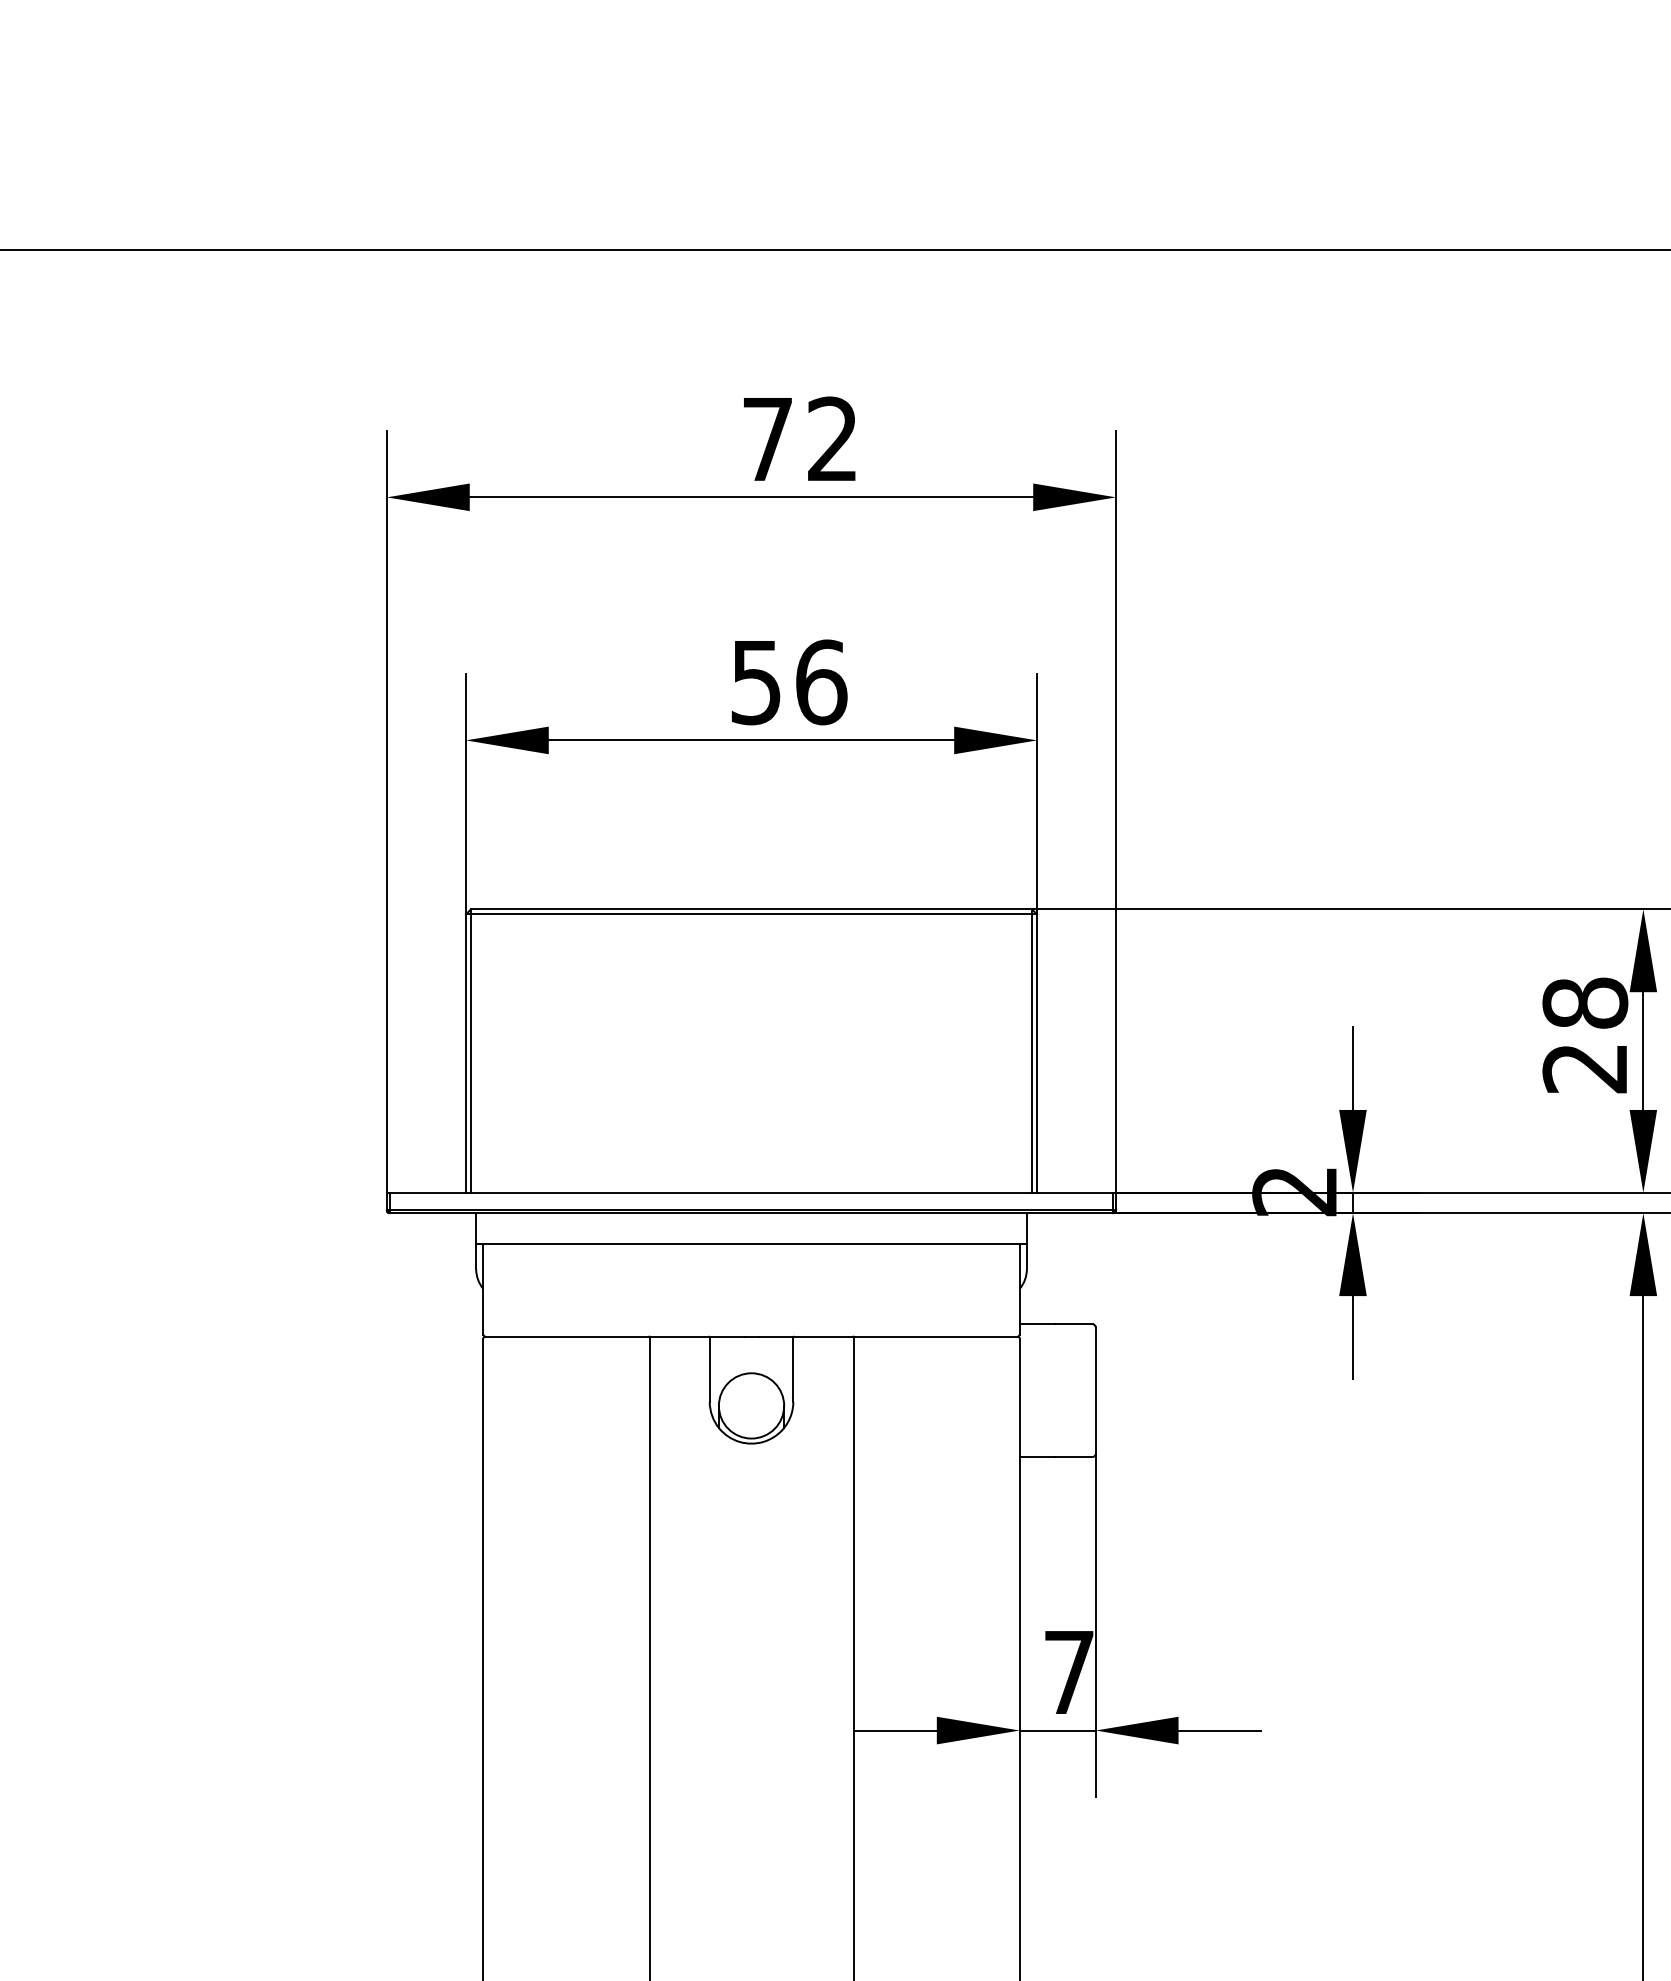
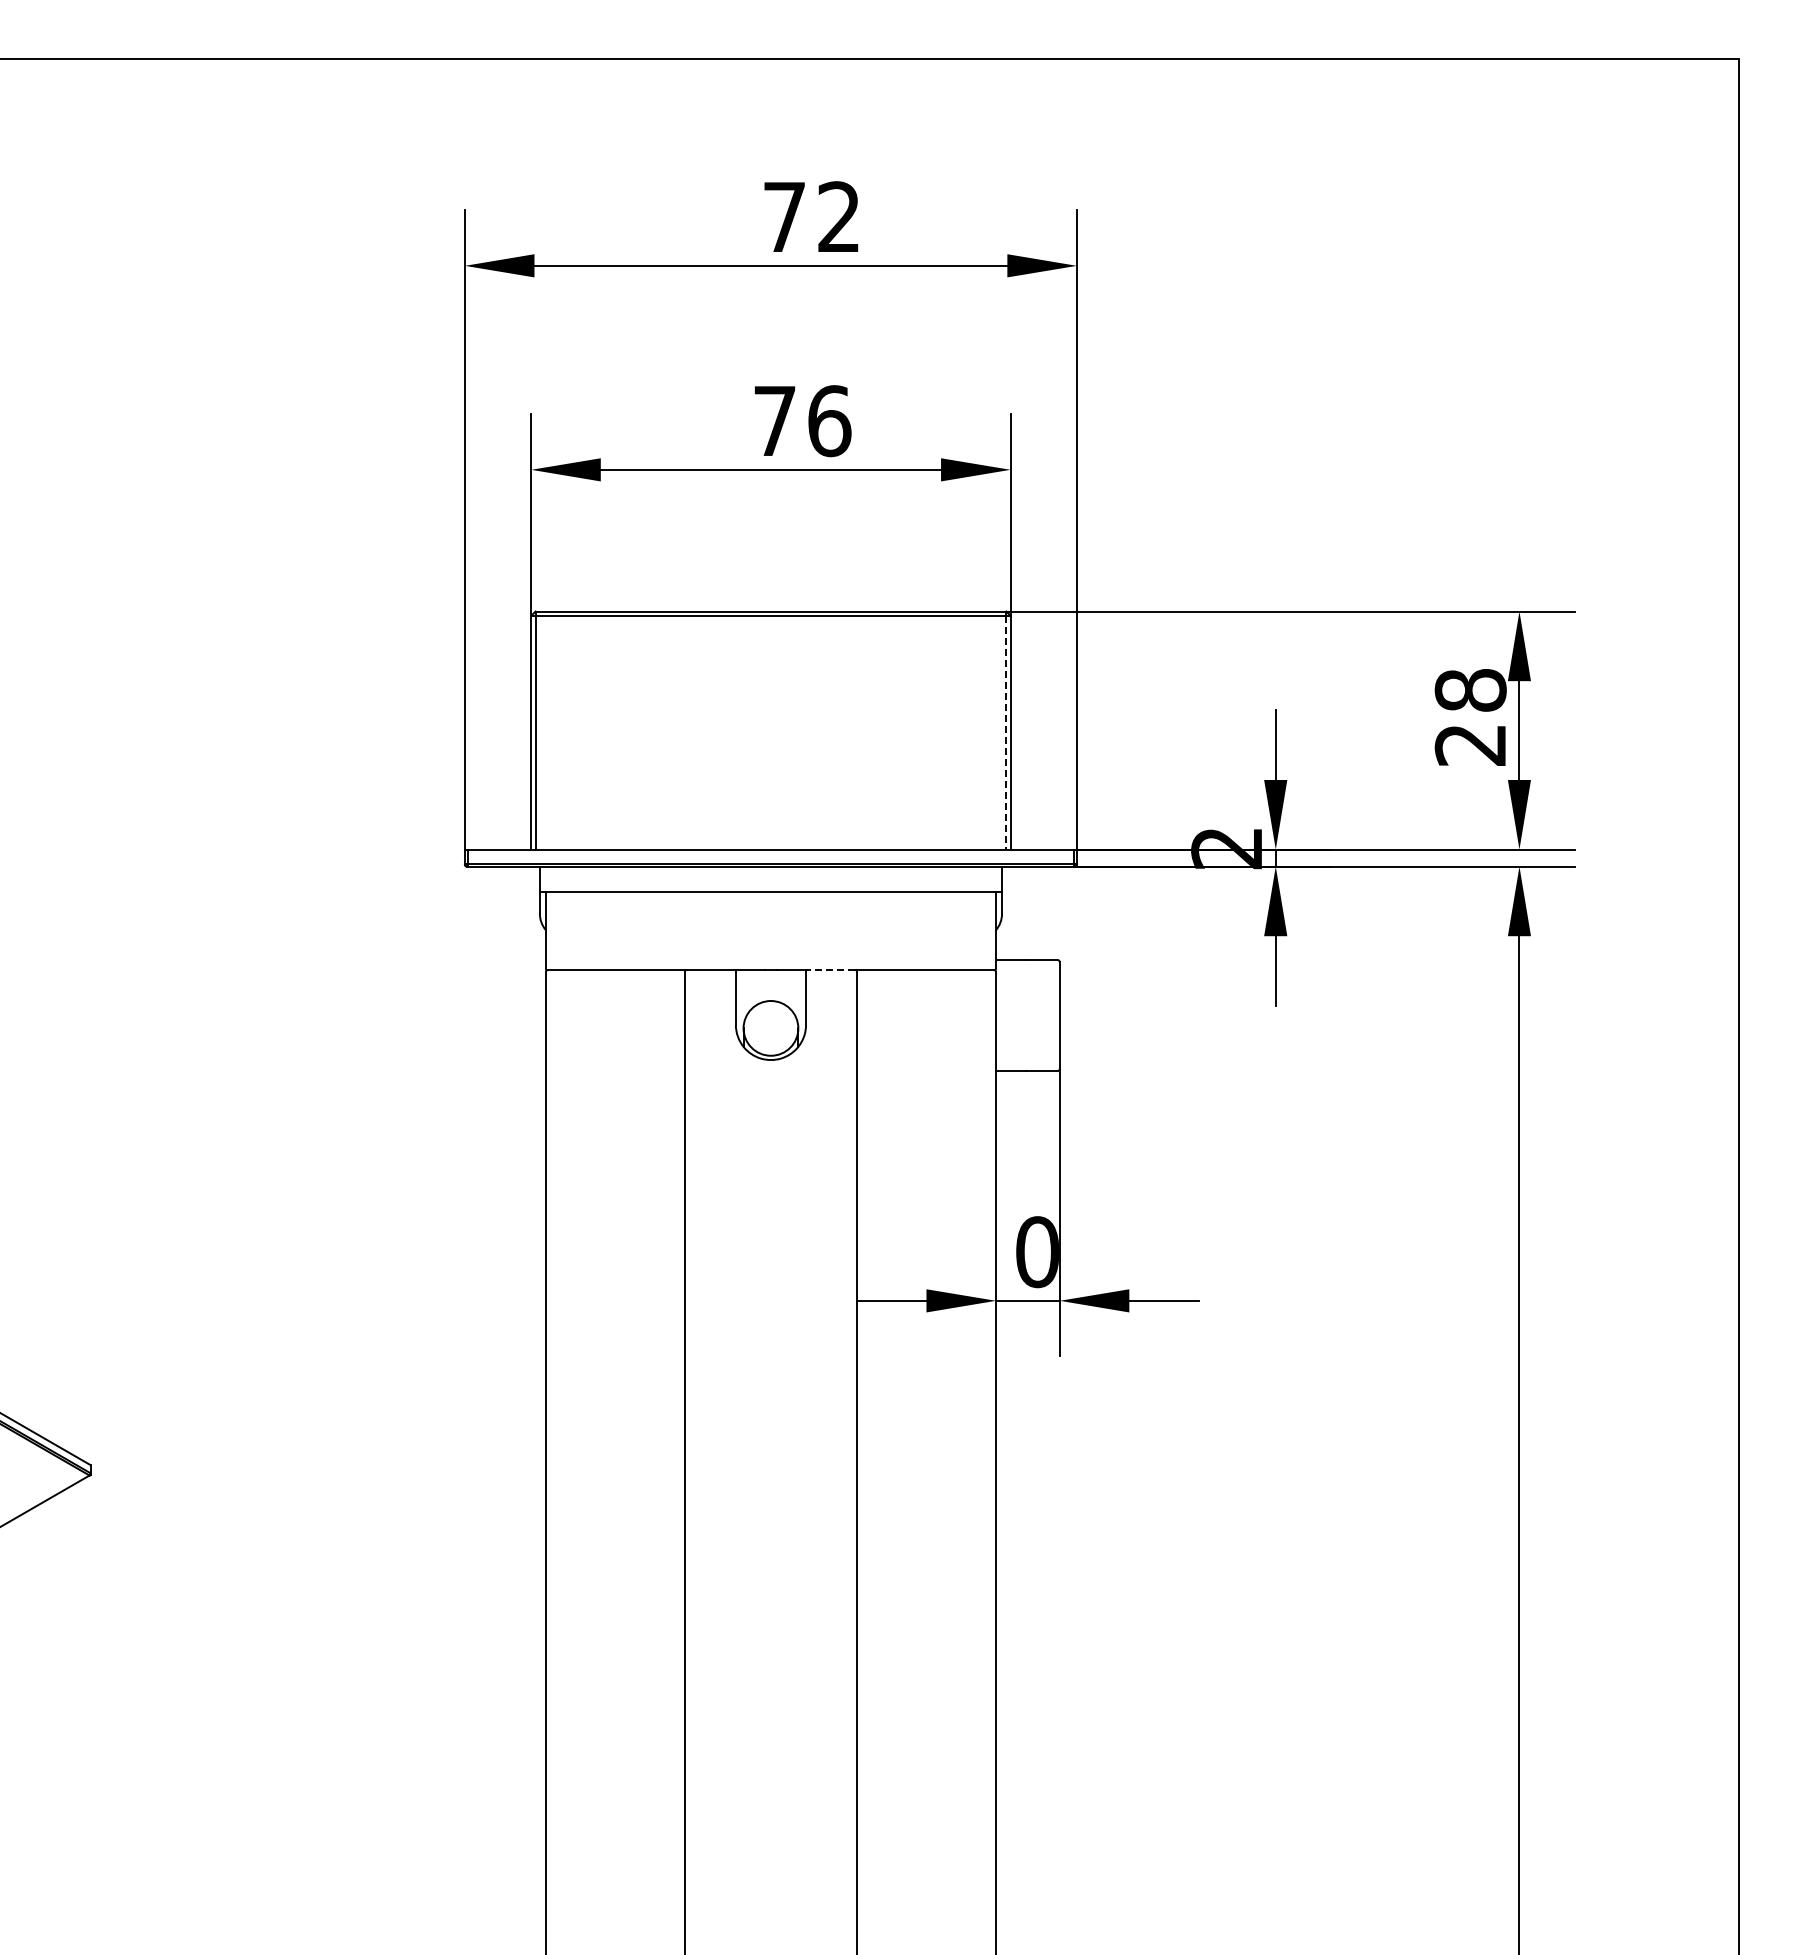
text: (755, 682) -> (774, 421), 56 -> 76
line: (1032, 1053) -> (1006, 732), solid -> dashed
line: (822, 1336) -> (830, 970), solid -> dashed
text: (1069, 1672) -> (1037, 1252), 7 -> 0

